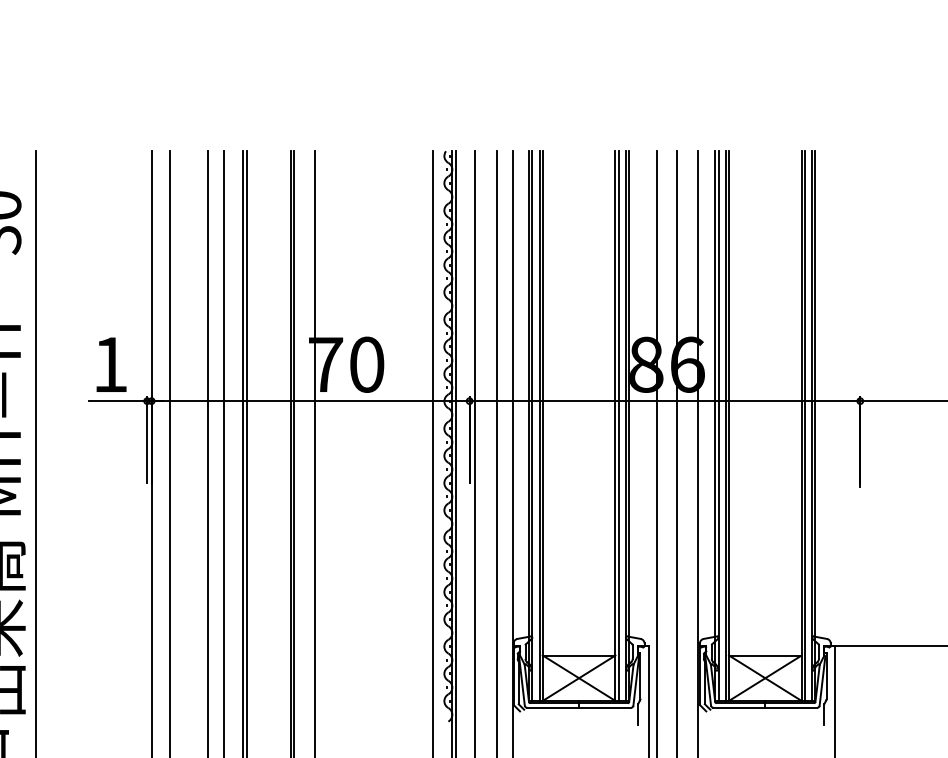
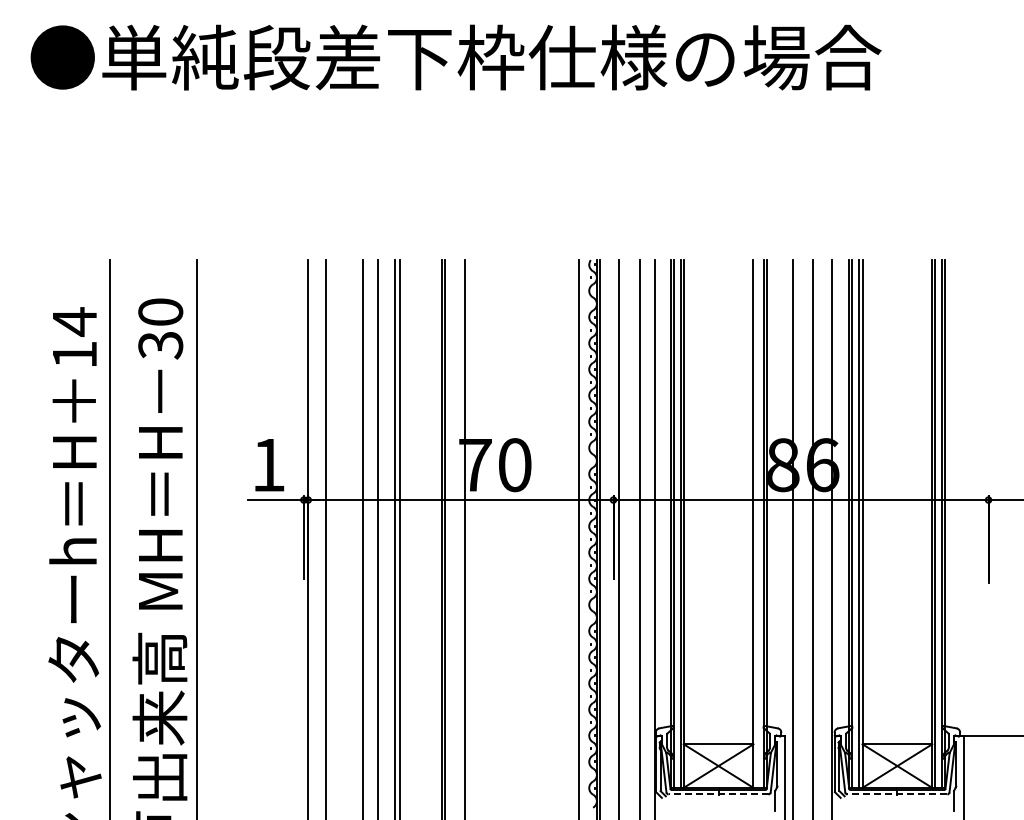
line: (618, 425) -> (756, 523), removed
line: (579, 707) -> (718, 794), solid -> dashed
line: (765, 707) -> (897, 794), solid -> dashed

